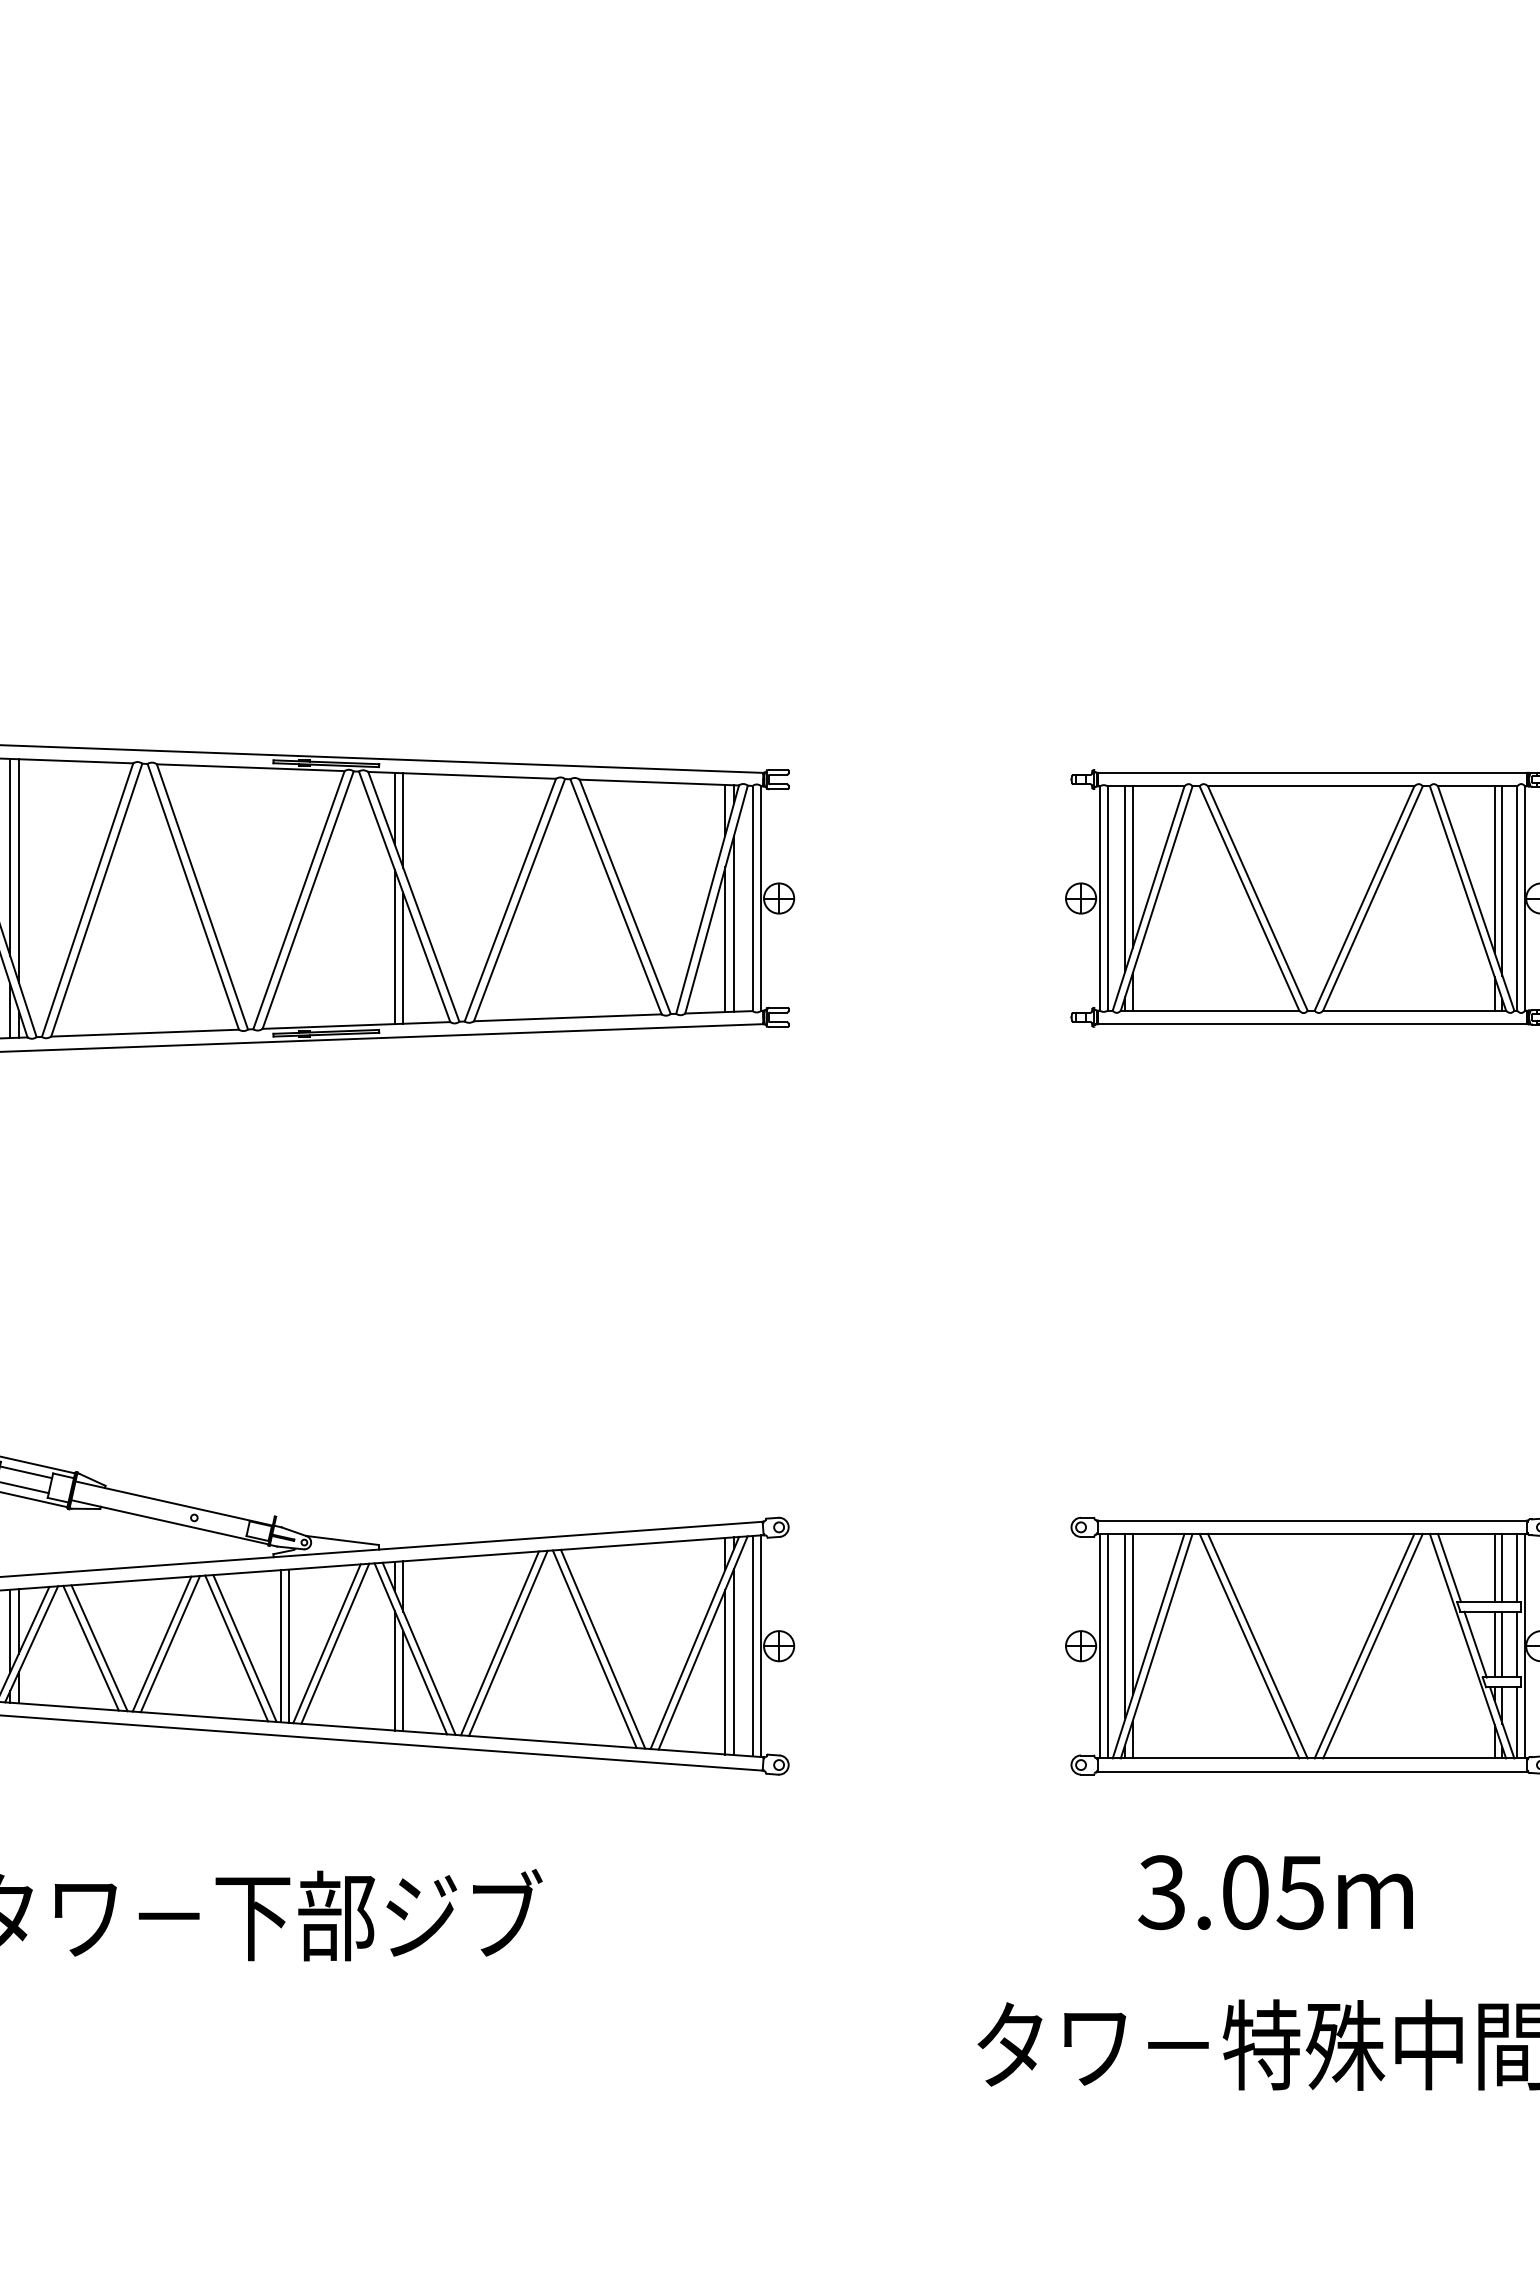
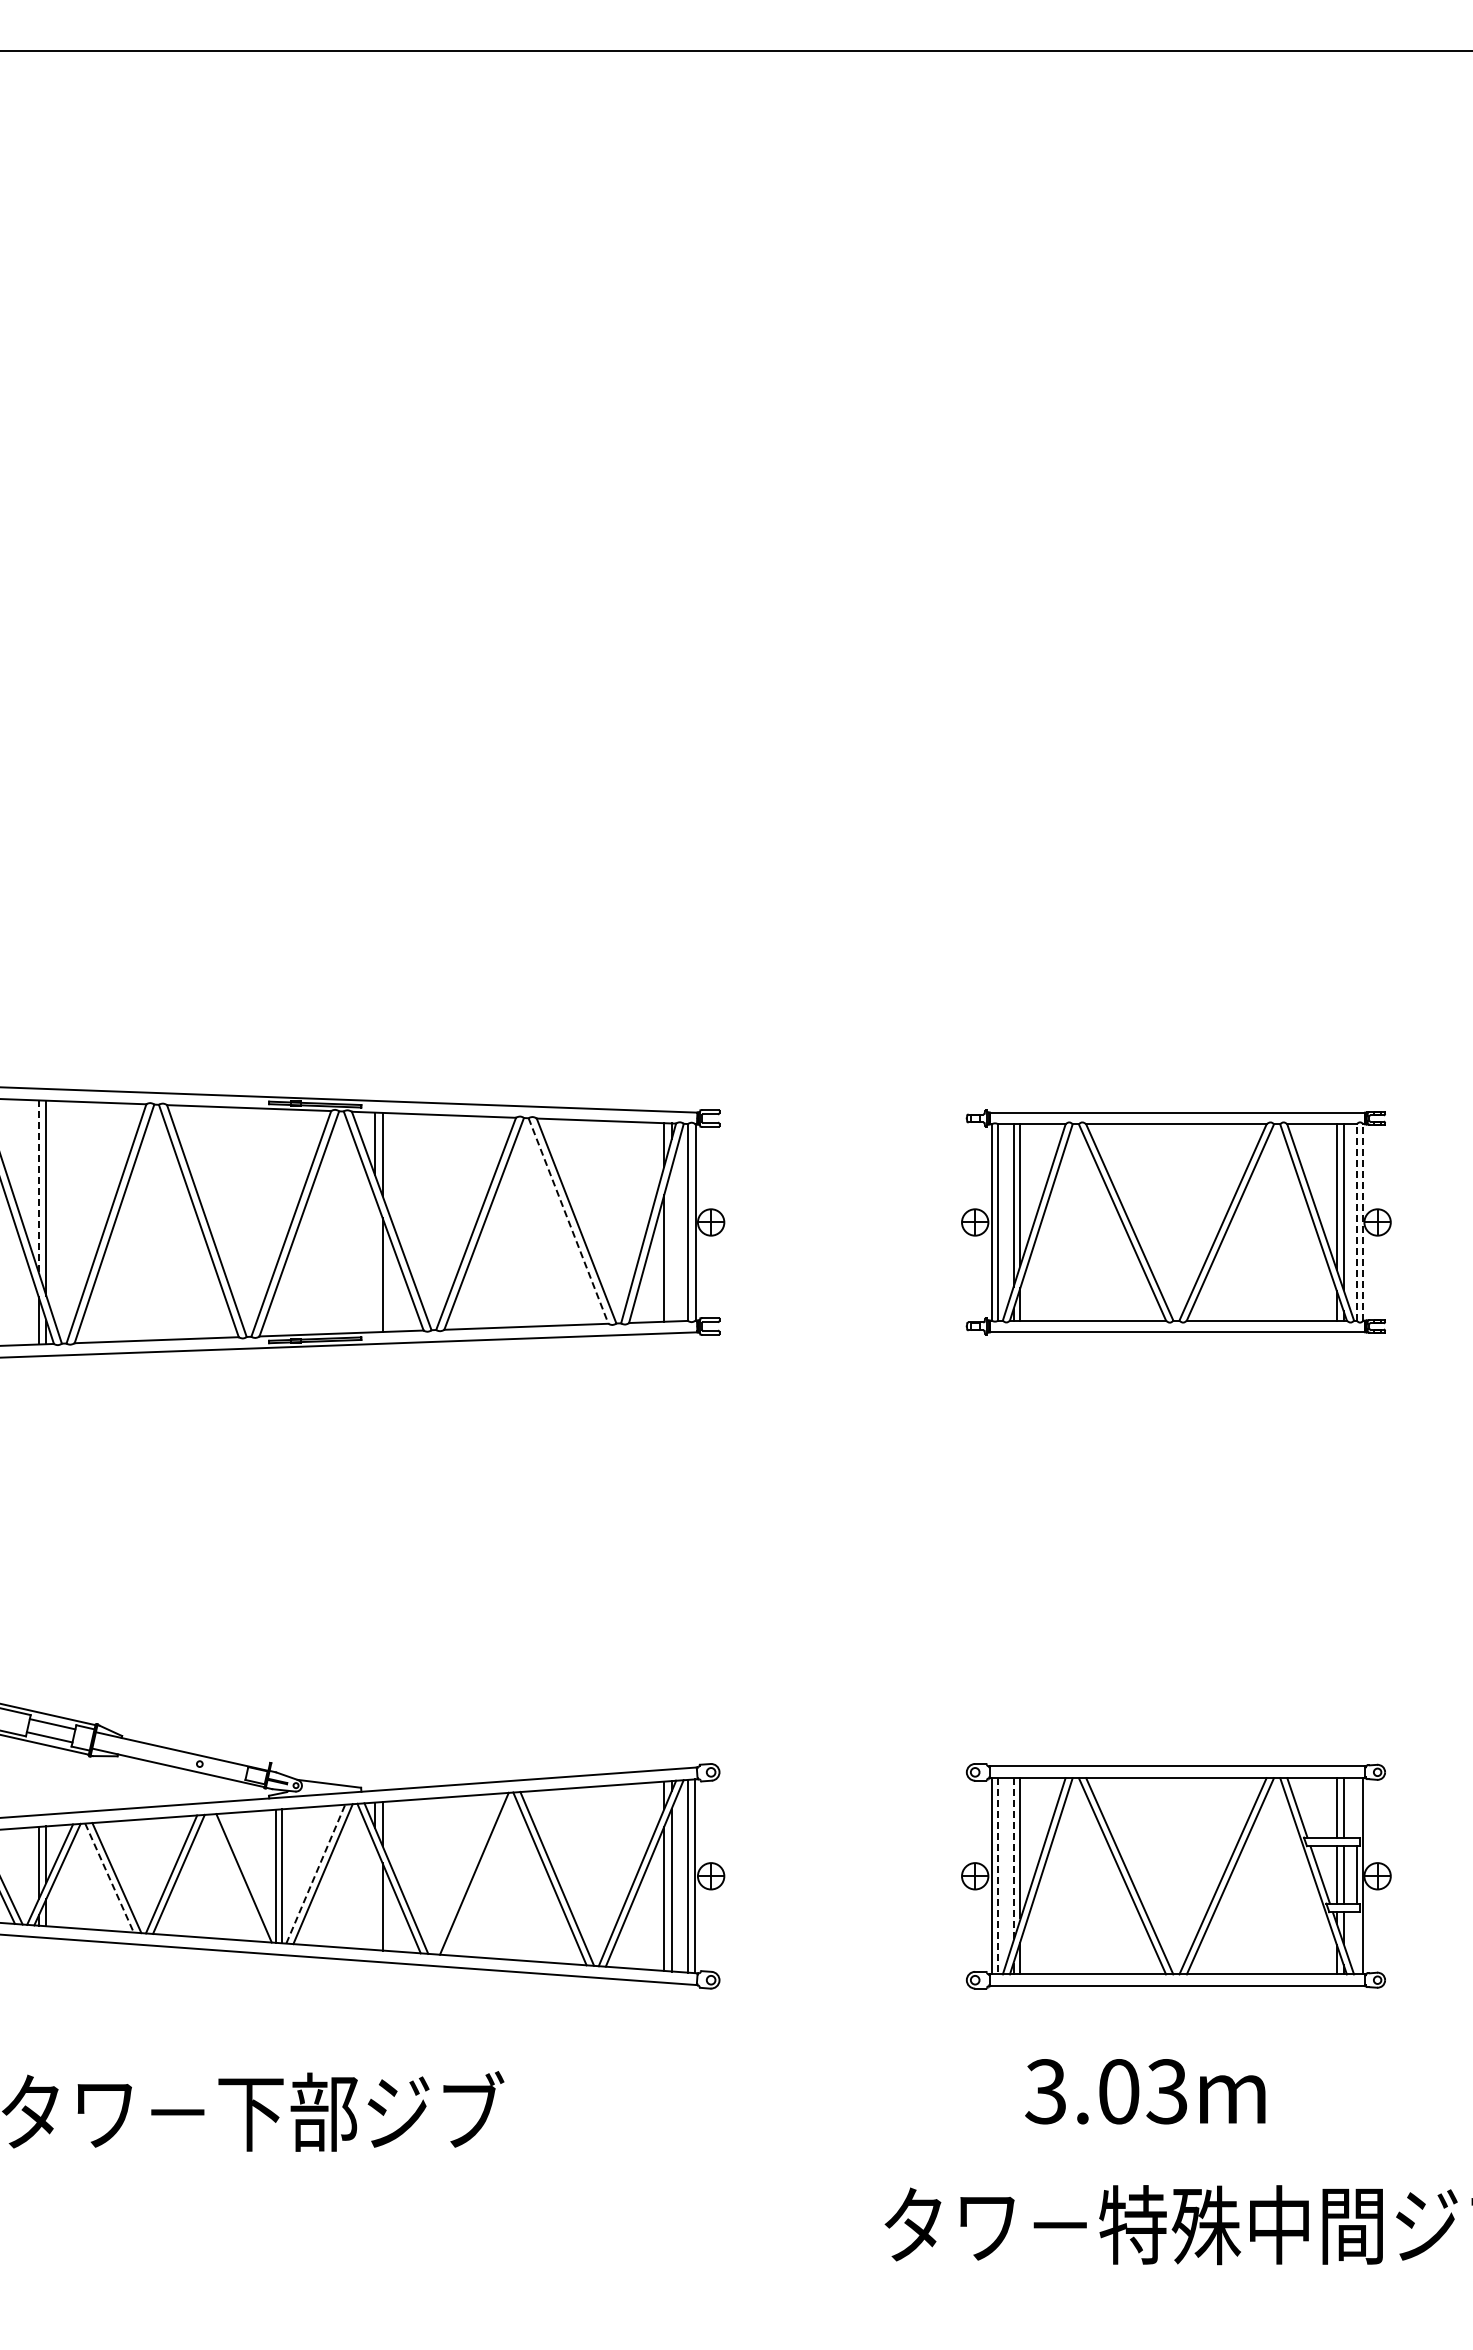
line: (9, 858) -> (38, 1187), solid -> dashed
line: (615, 897) -> (568, 1221), solid -> dashed
line: (1517, 897) -> (1356, 1221), solid -> dashed
line: (1525, 897) -> (1363, 1221), solid -> dashed
line: (733, 923) -> (671, 1244), removed
line: (395, 946) -> (375, 1264), removed
line: (1517, 1567) -> (1356, 1807), removed
line: (1124, 1625) -> (1013, 1858), solid -> dashed
line: (327, 1643) -> (316, 1873), solid -> dashed
line: (499, 1643) -> (466, 1873), removed
line: (1107, 1646) -> (998, 1876), solid -> dashed
line: (236, 1647) -> (236, 1877), removed
line: (91, 1648) -> (109, 1878), solid -> dashed
line: (395, 1670) -> (375, 1897), removed
line: (1517, 1723) -> (1356, 1943), removed
text: (1299, 1892) -> (1166, 2091), 3.05m -> 3.03m

